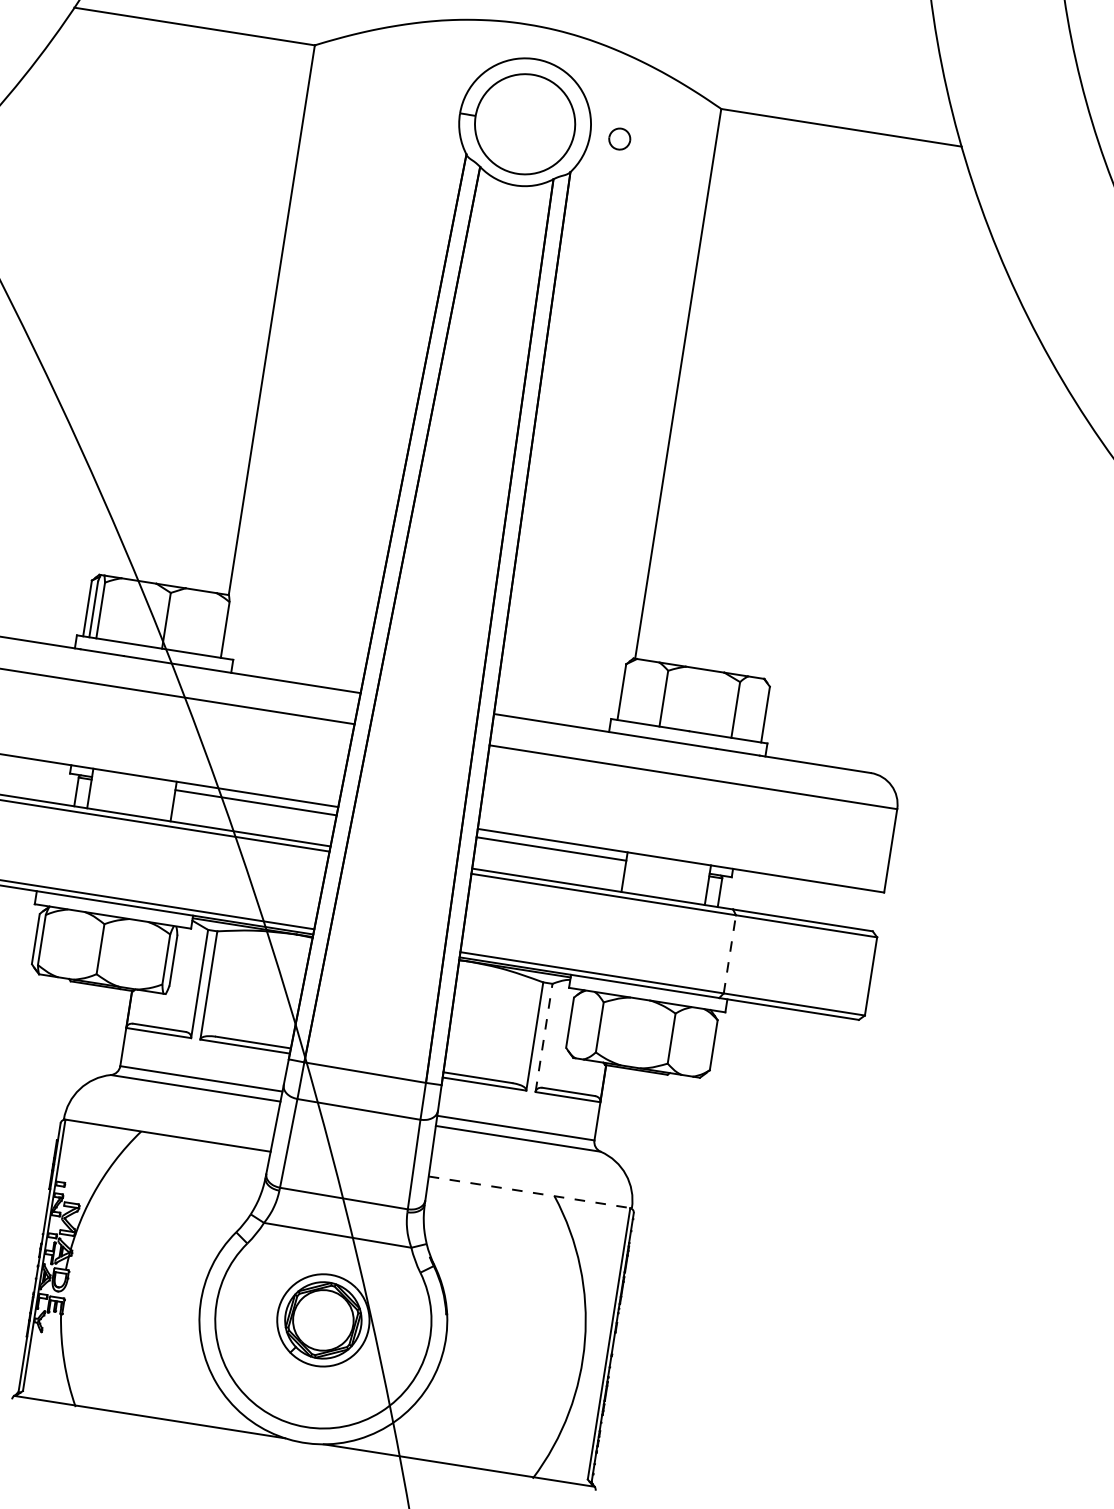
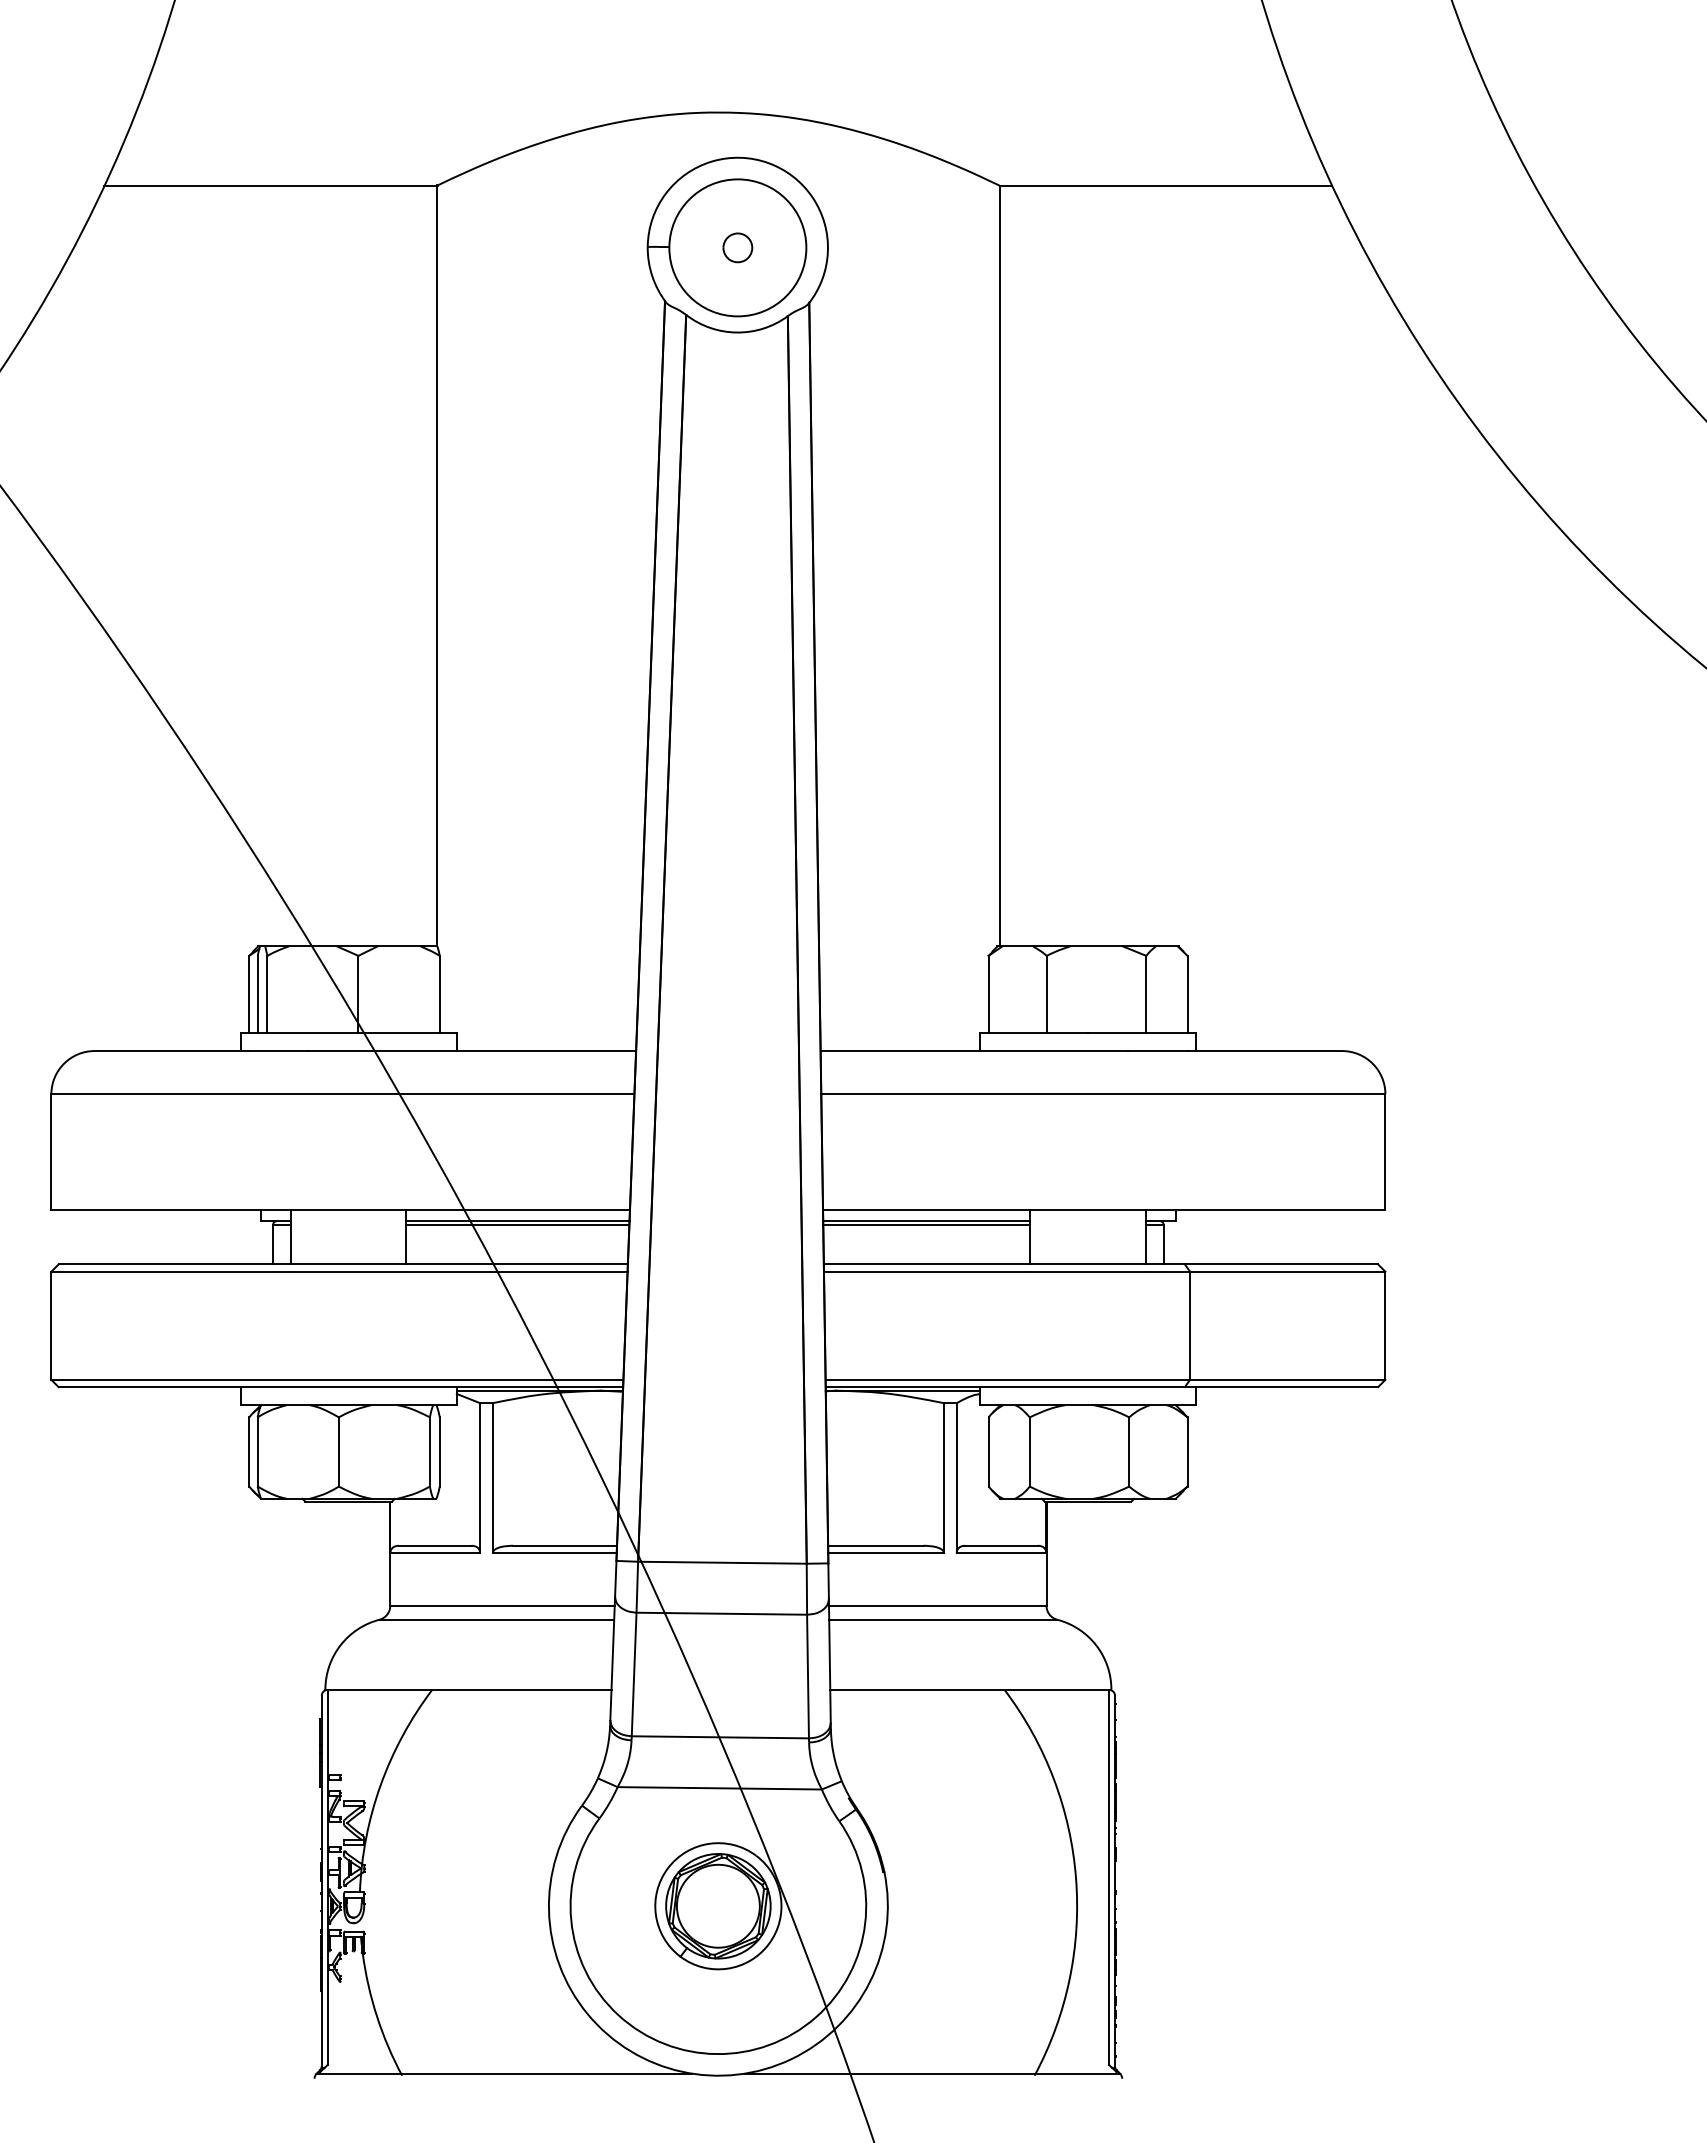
part: (619, 138) -> (737, 247), moved
line: (255, 805) -> (517, 1224), added
line: (550, 851) -> (926, 1224), added
line: (730, 954) -> (1190, 1325), dashed -> solid
line: (543, 1038) -> (956, 1478), dashed -> solid
line: (530, 1192) -> (970, 1689), dashed -> solid

